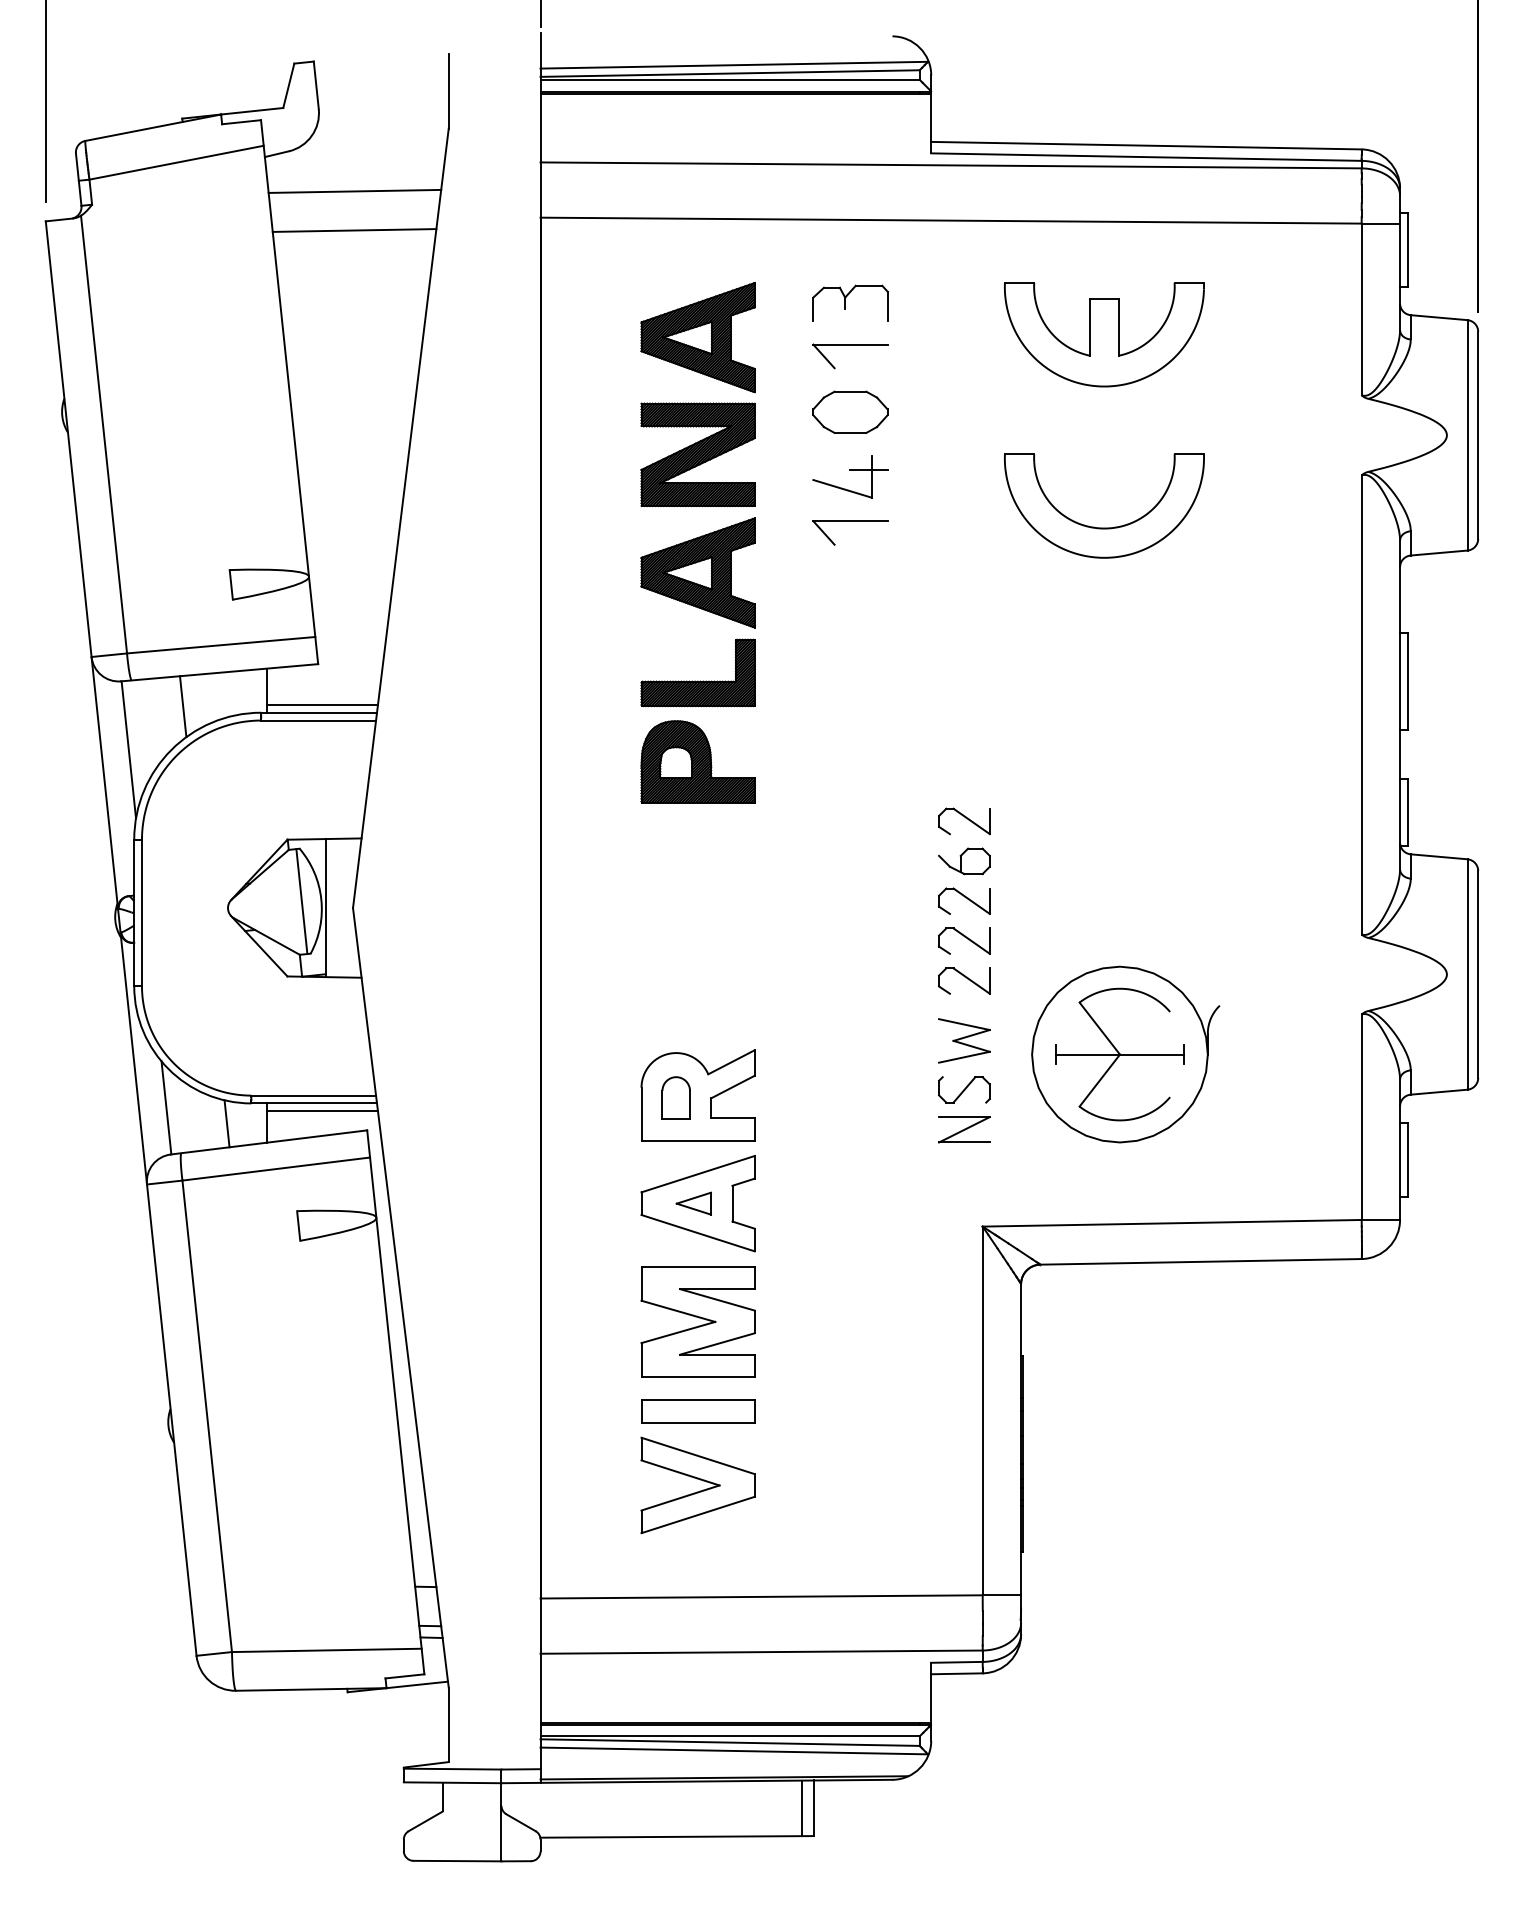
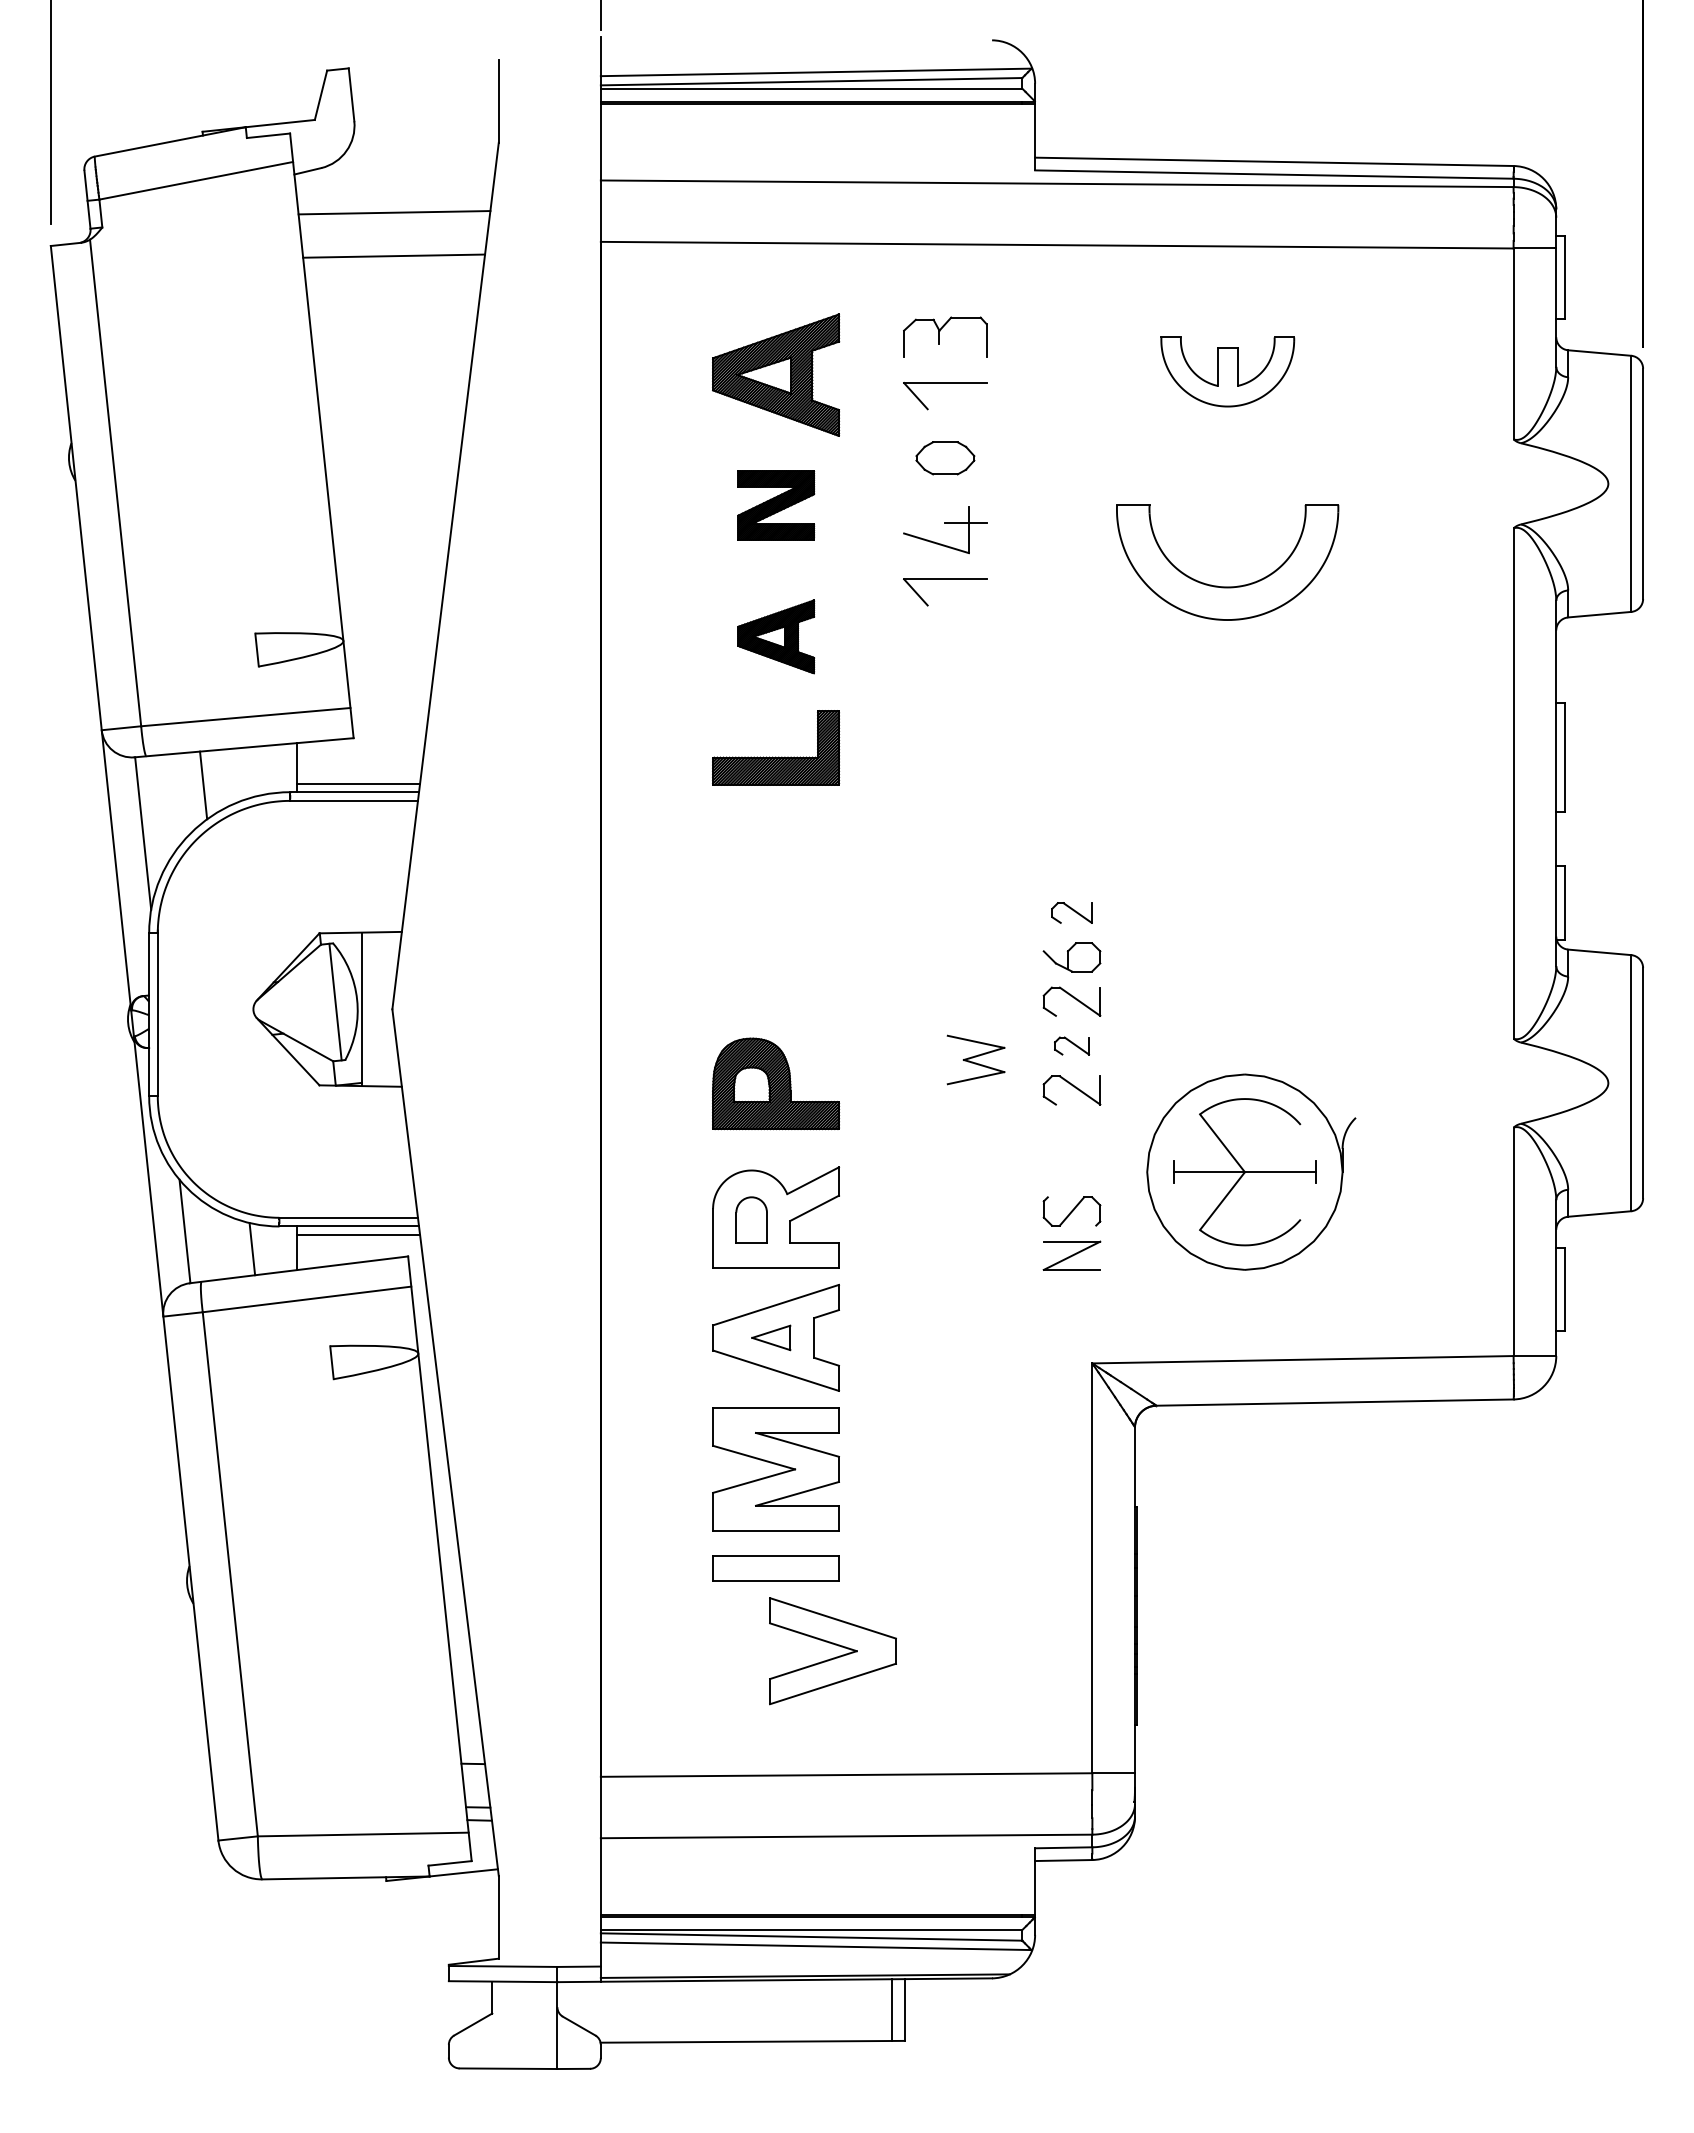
part: (1104, 334) -> (1227, 371), size x0.6
part: (850, 412) -> (945, 458), size x0.7
part: (698, 454) -> (776, 505), size x0.6
part: (698, 572) -> (776, 636), size x0.6
part: (698, 761) -> (776, 1083), moved
part: (963, 820) -> (1071, 912), size x0.7
part: (963, 940) -> (1071, 1045), size x0.6
part: (963, 1040) -> (975, 1059), moved
part: (698, 1491) -> (833, 1657), moved

